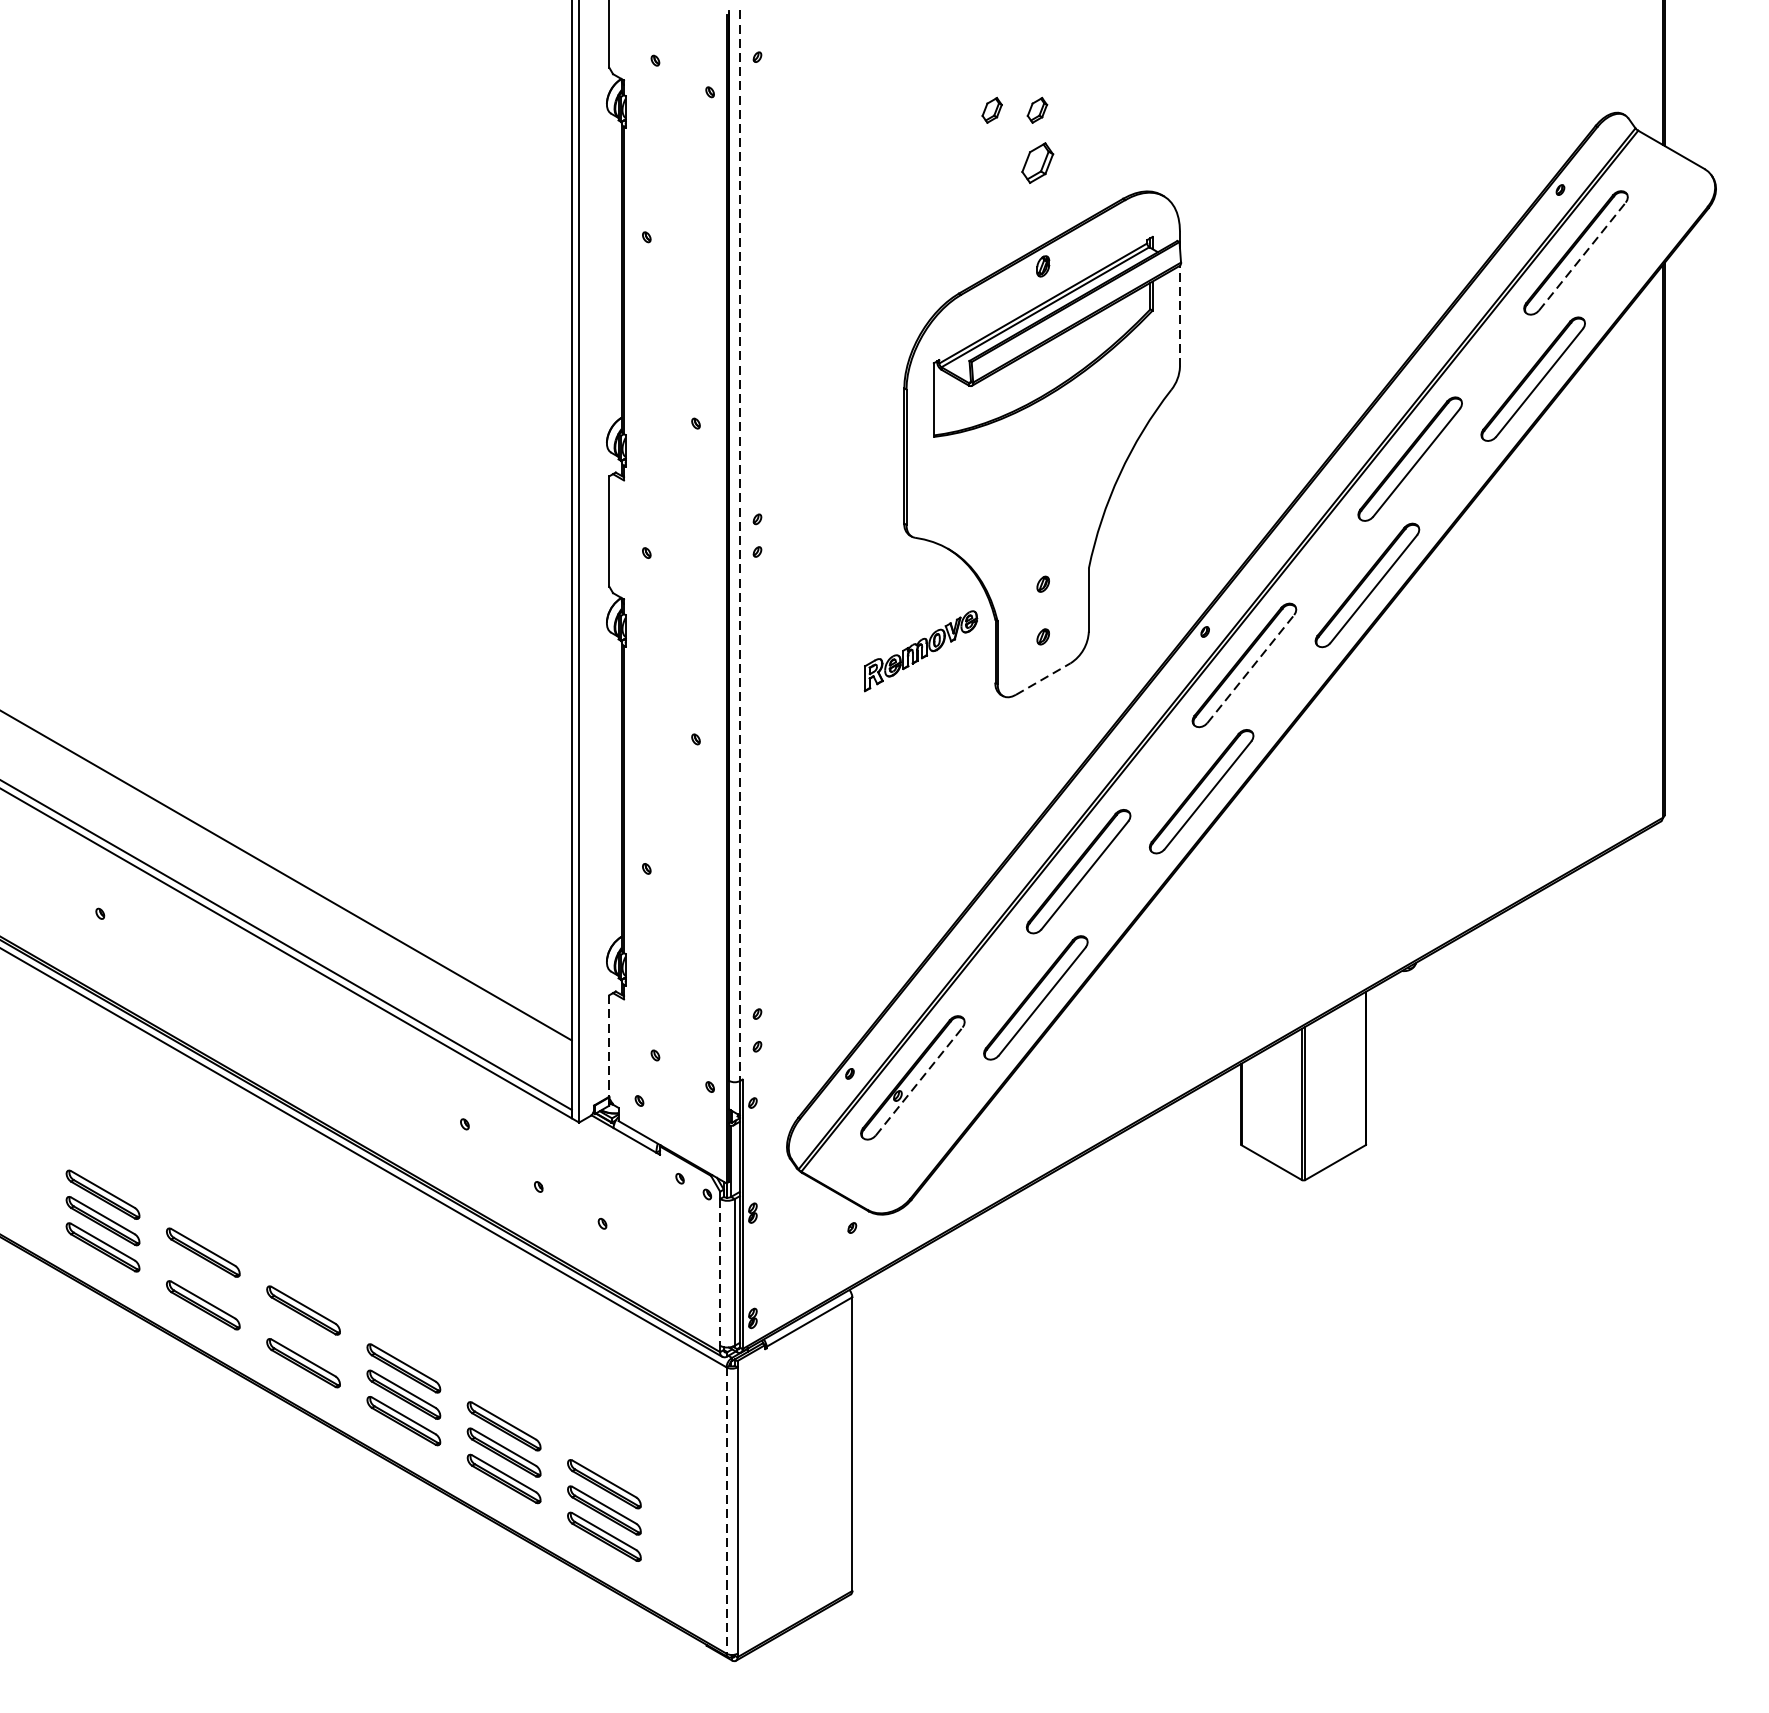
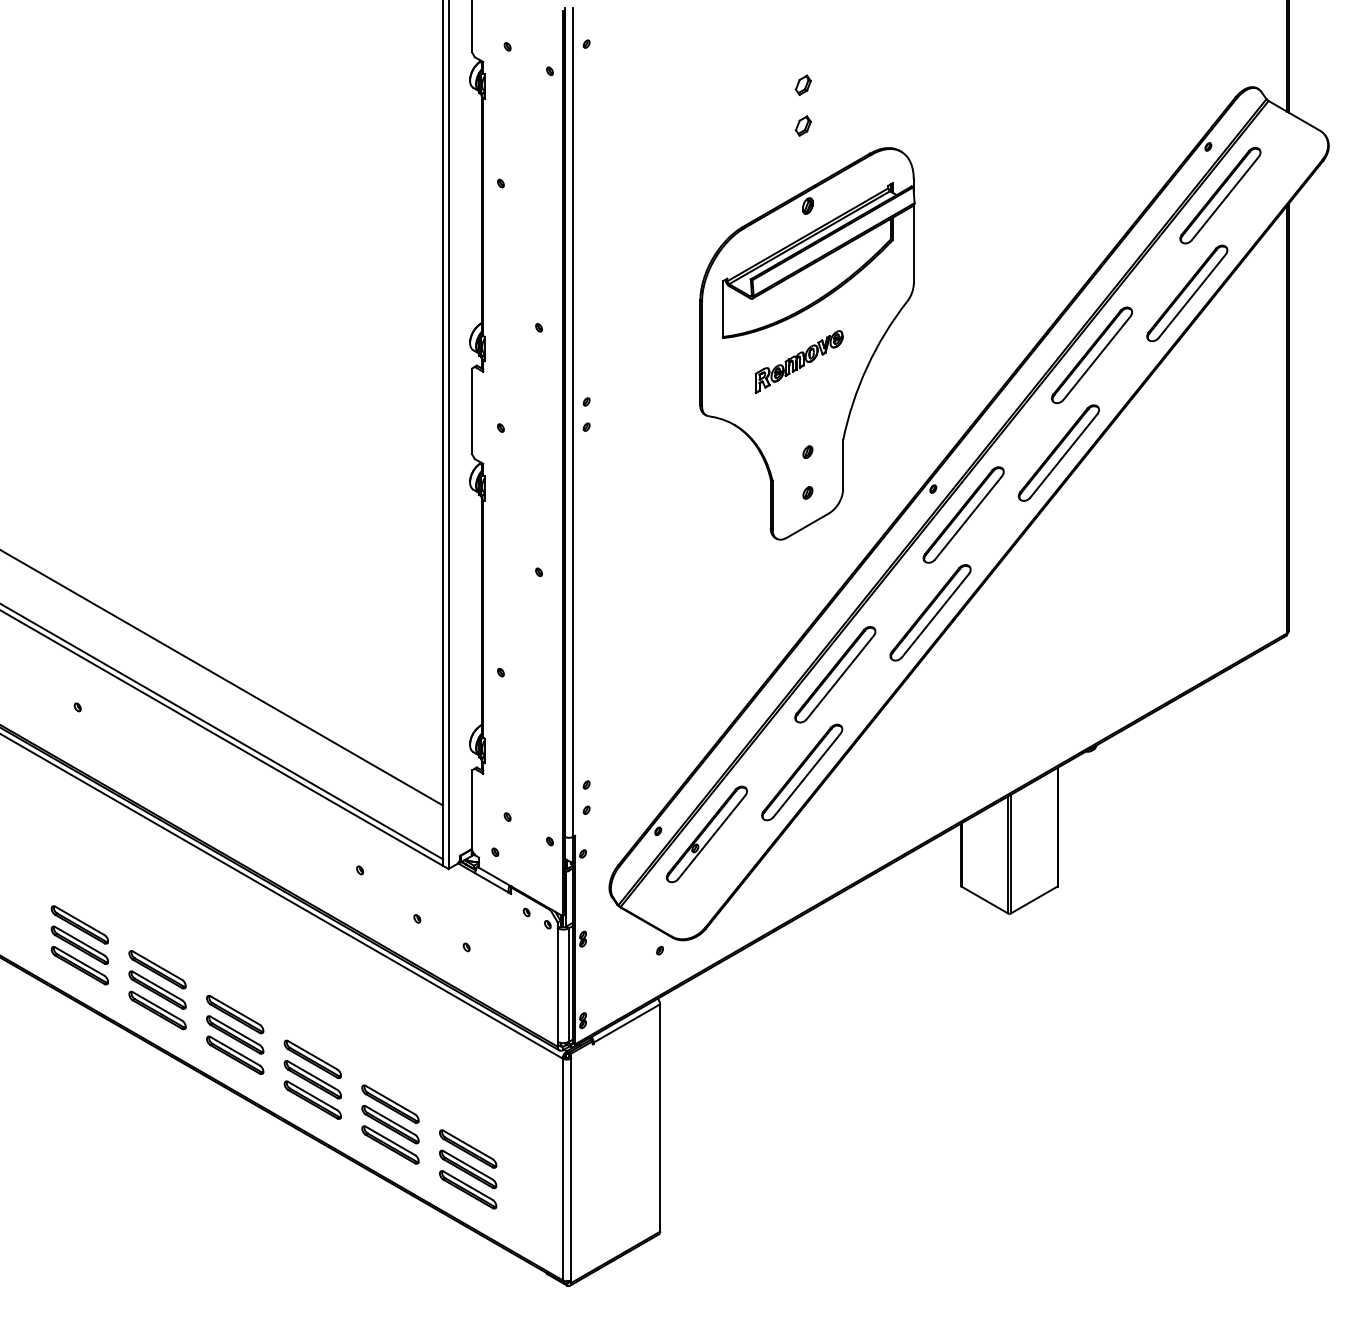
part: (991, 109) -> (767, 84), removed
part: (1036, 162) -> (802, 125), size x0.62
line: (1582, 256) -> (1225, 198), dashed -> solid
line: (1179, 316) -> (913, 244), dashed -> solid
line: (740, 545) -> (573, 422), dashed -> solid
part: (920, 651) -> (798, 362), moved
line: (1250, 668) -> (968, 517), dashed -> solid
line: (1044, 678) -> (808, 525), dashed -> solid
line: (610, 1046) -> (472, 810), dashed -> solid
line: (918, 1081) -> (711, 837), dashed -> solid
line: (719, 1273) -> (557, 985), dashed -> solid
part: (203, 1278) -> (157, 989), added
part: (303, 1336) -> (235, 1034), added
line: (726, 1510) -> (562, 1169), dashed -> solid

